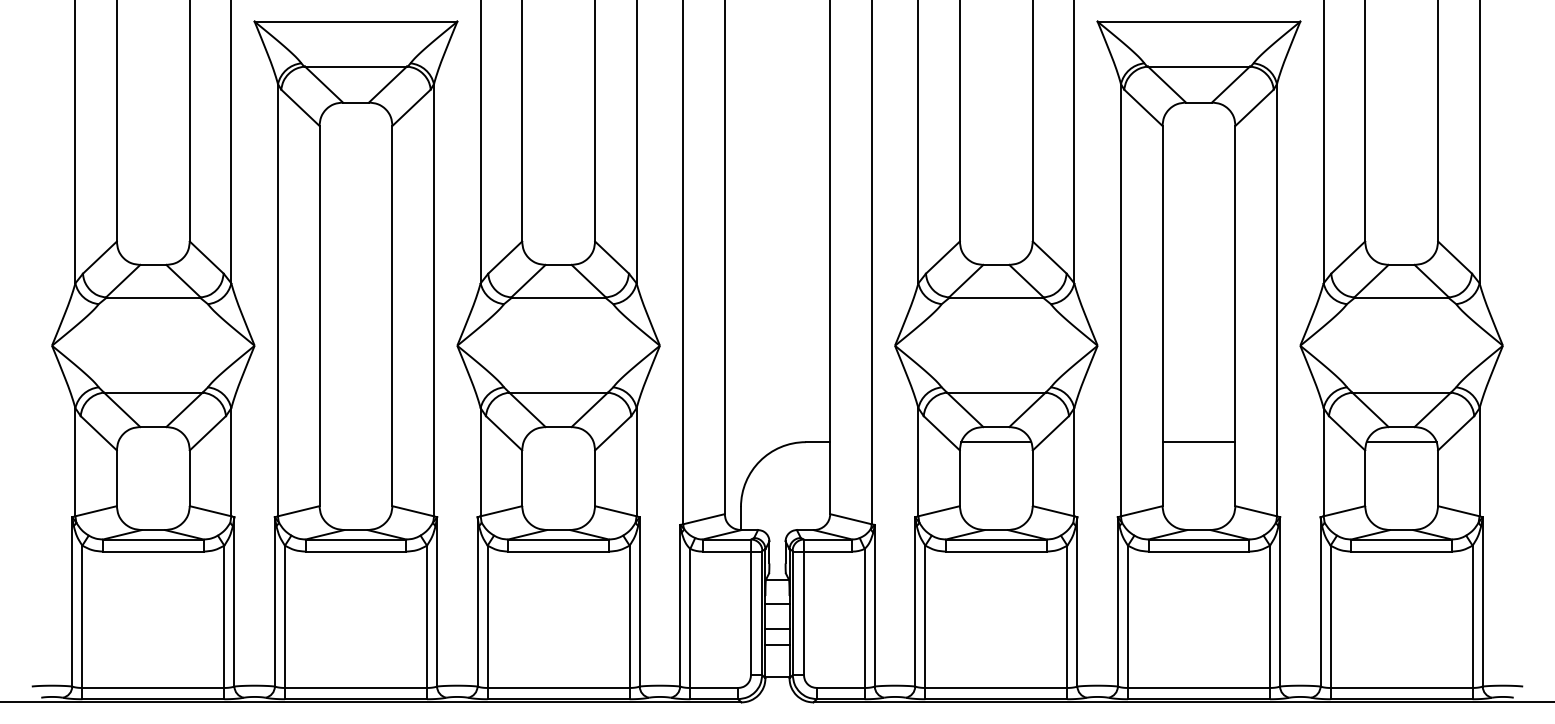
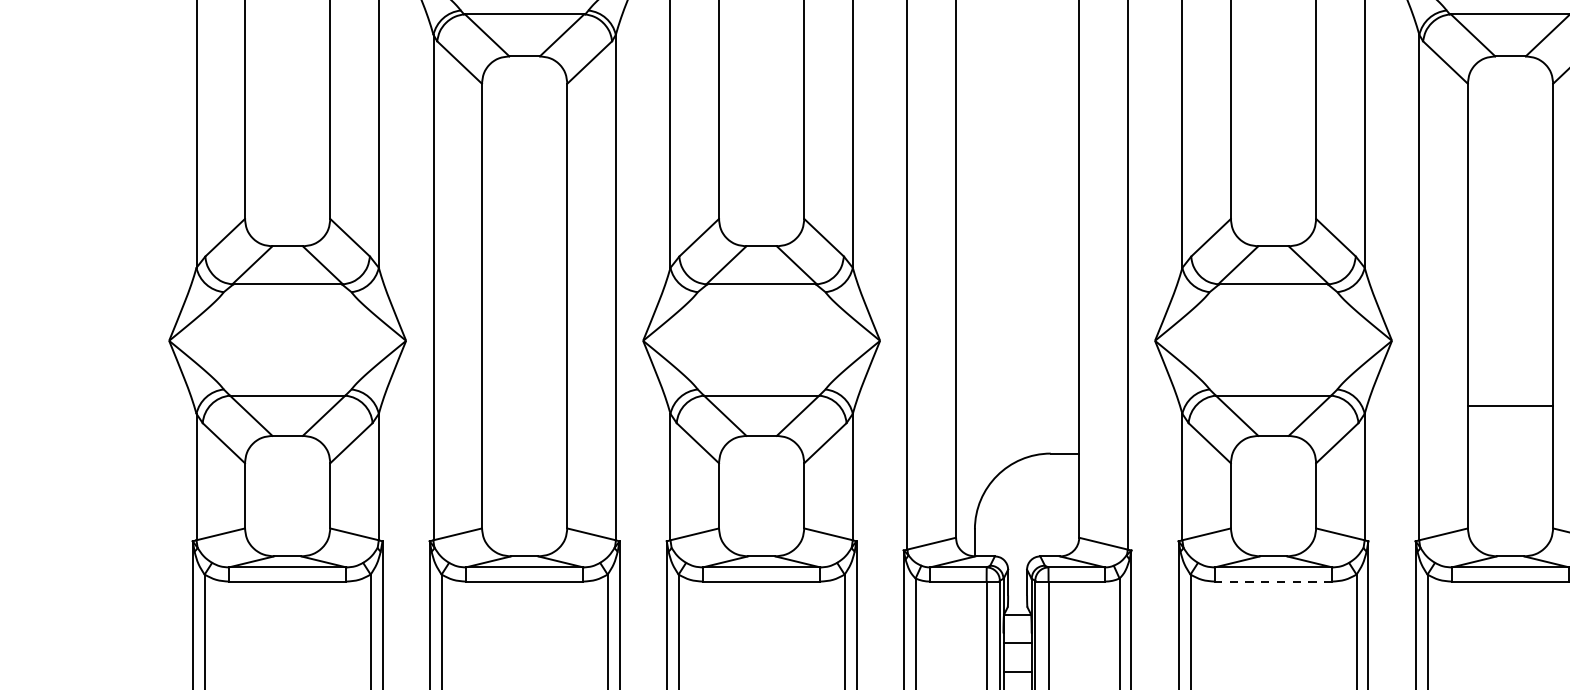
line: (996, 442) -> (1273, 453), removed
line: (1198, 442) -> (1509, 406), moved
line: (995, 551) -> (1272, 581), solid -> dashed

